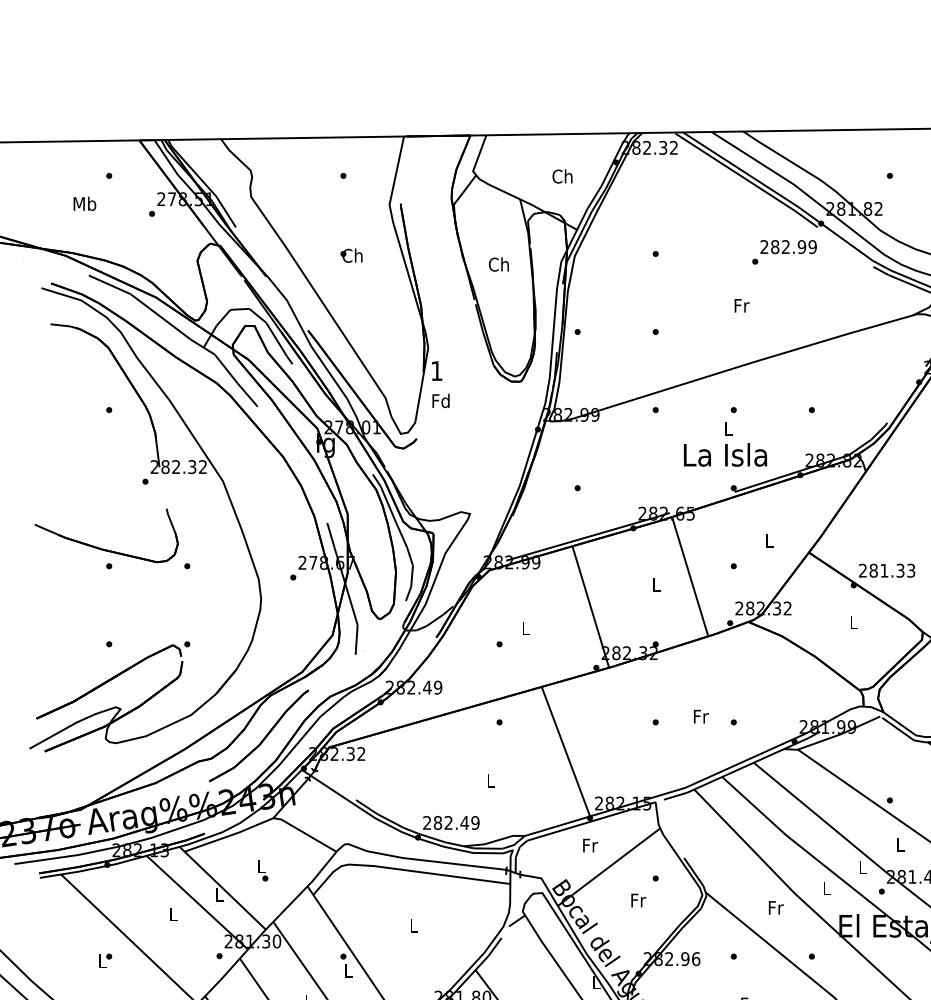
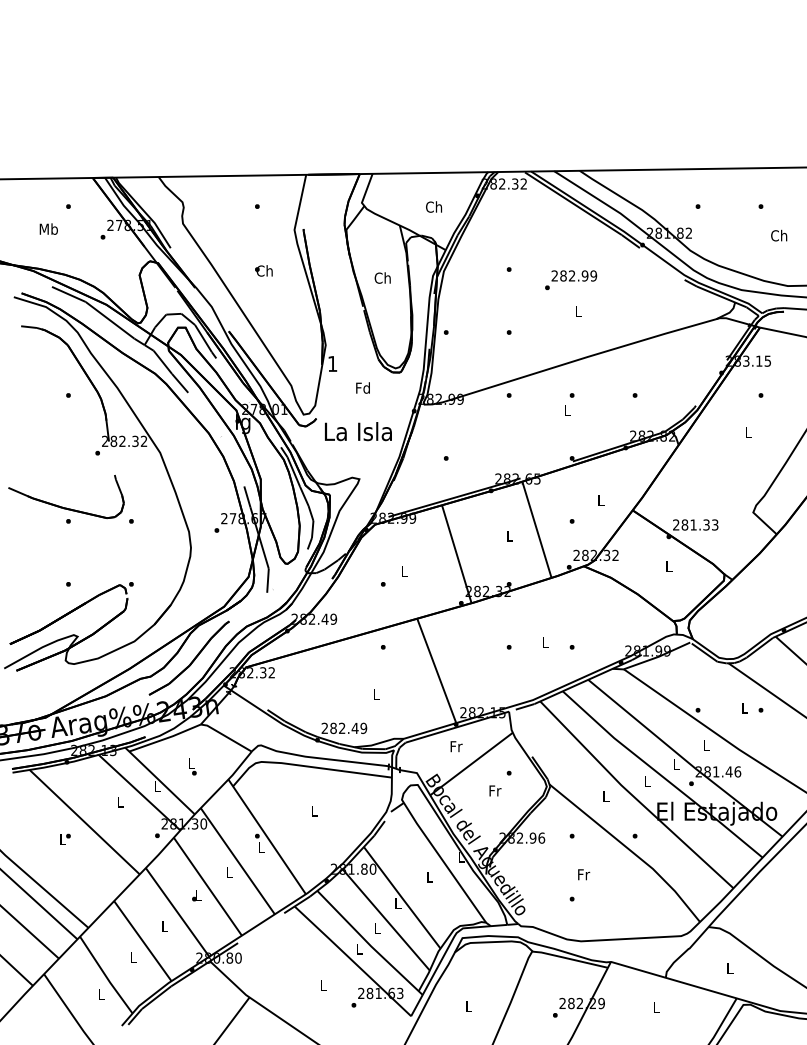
text: (785, 252) -> (571, 280), moved
text: (741, 304) -> (578, 310), Fr -> L
text: (440, 400) -> (362, 387), moved
text: (725, 454) -> (358, 431), moved
text: (700, 716) -> (545, 642), Fr -> L
text: (776, 907) -> (606, 796), Fr -> L

